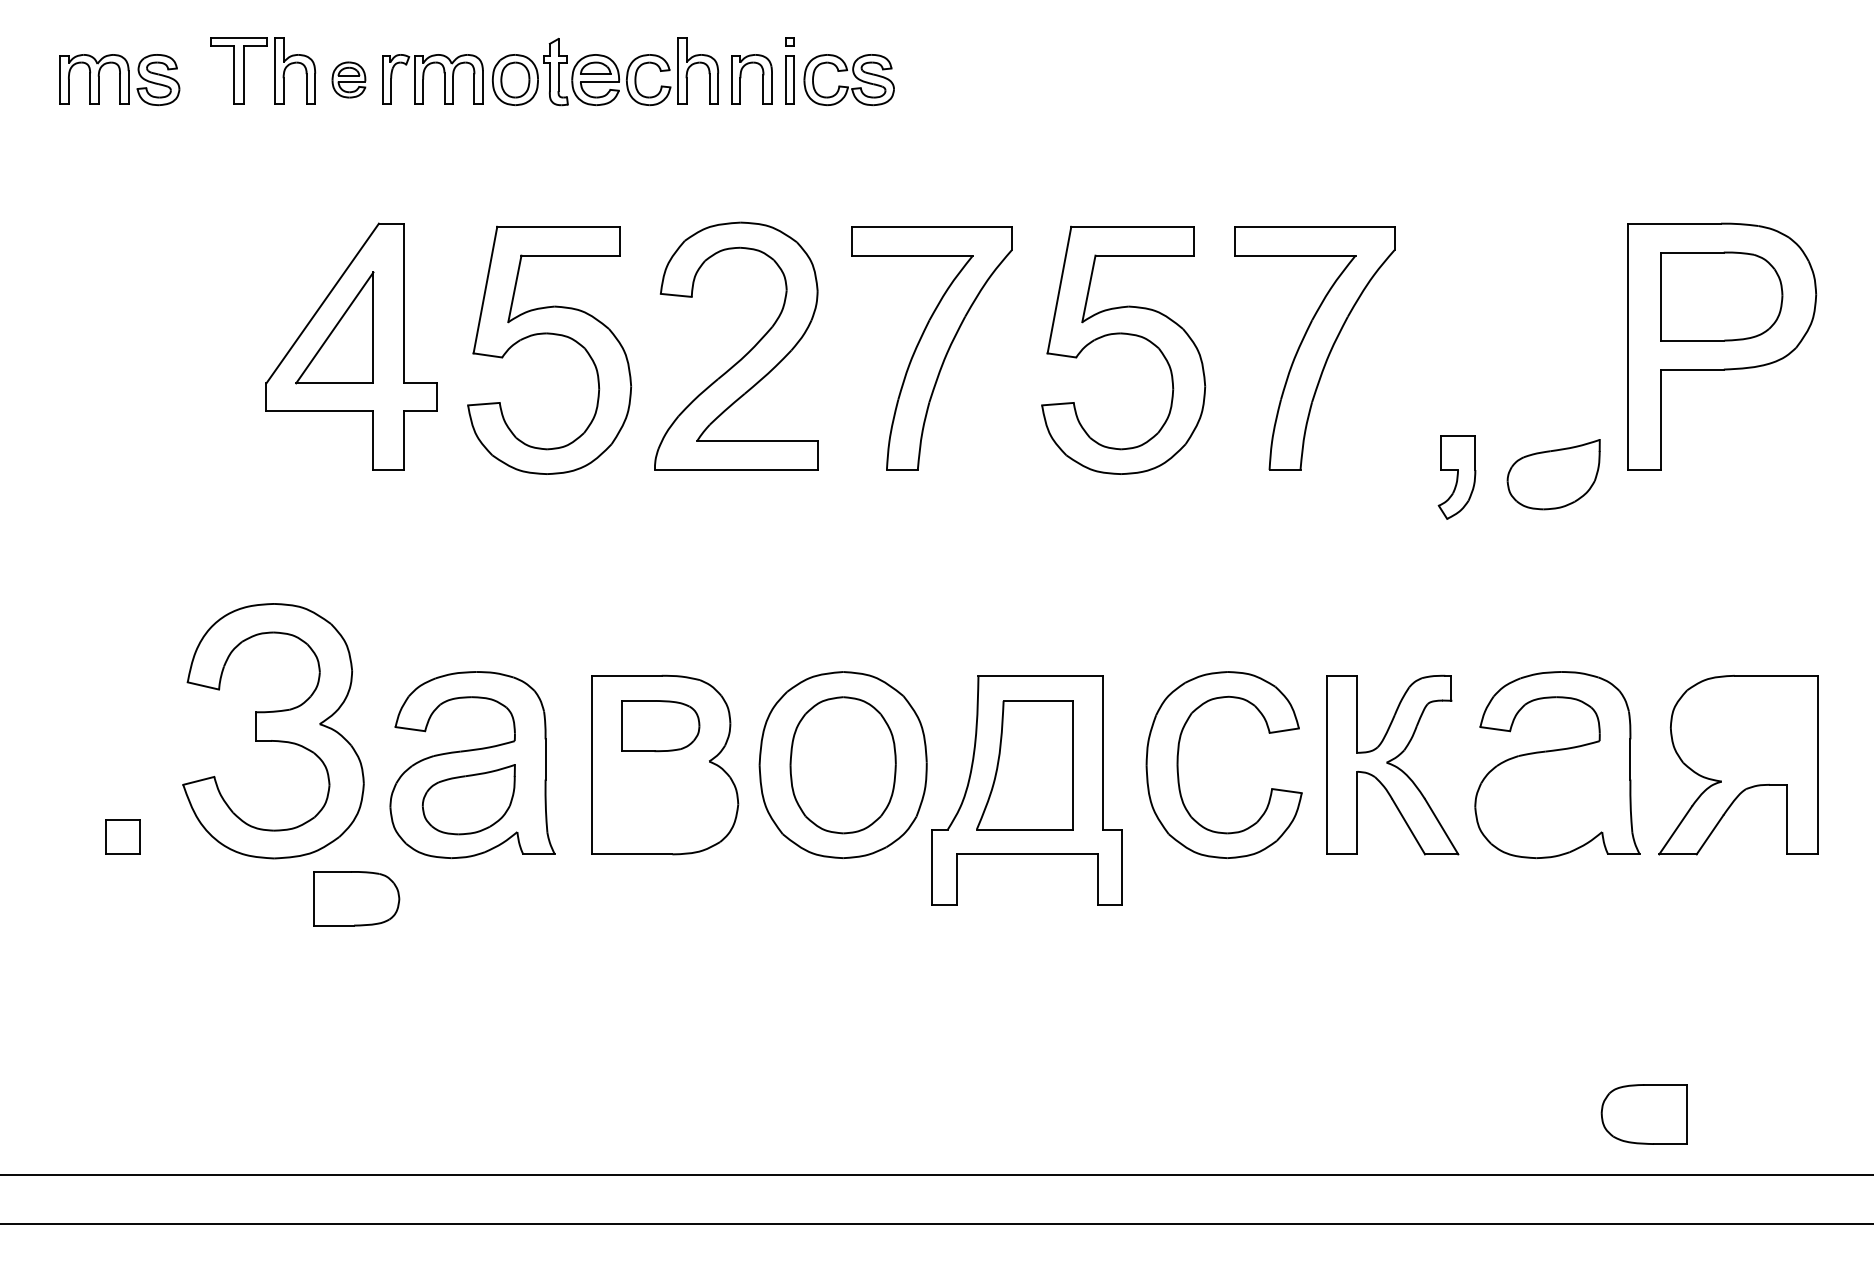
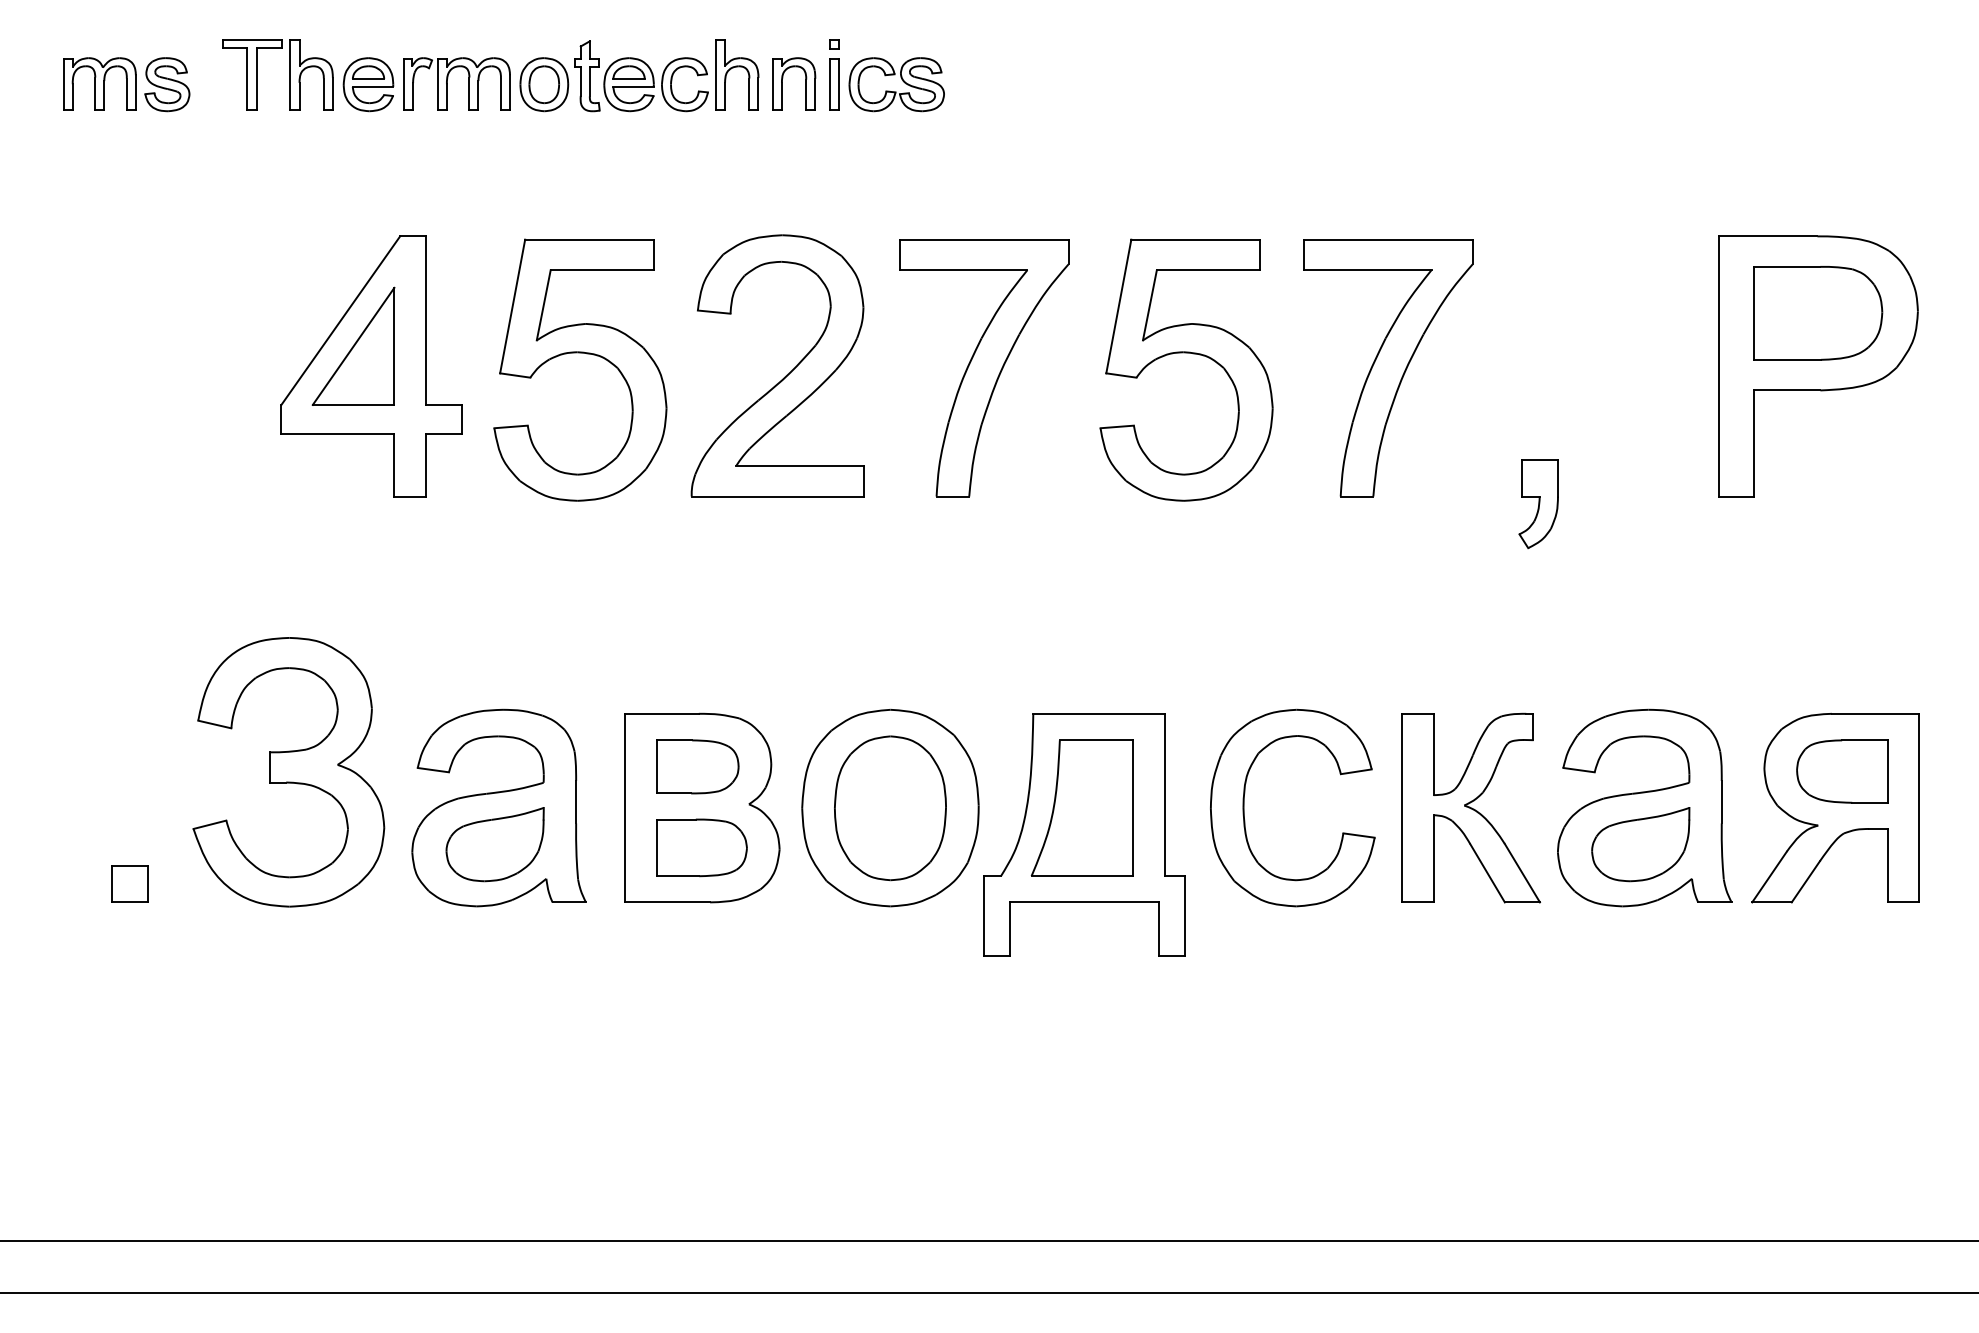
part: (348, 79) -> (368, 84), size x1.43
part: (1553, 474) -> (1640, 844), moved
part: (356, 898) -> (701, 847), moved
part: (1643, 1114) -> (1841, 771), moved

